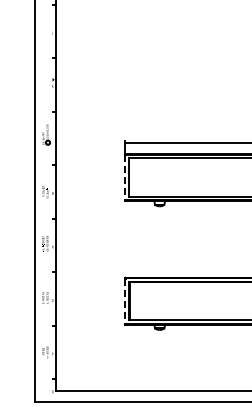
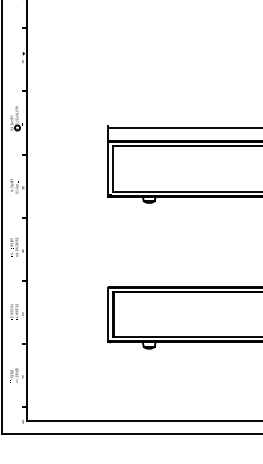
line: (124, 177) -> (107, 168), dashed -> solid
line: (124, 301) -> (107, 315), dashed -> solid

